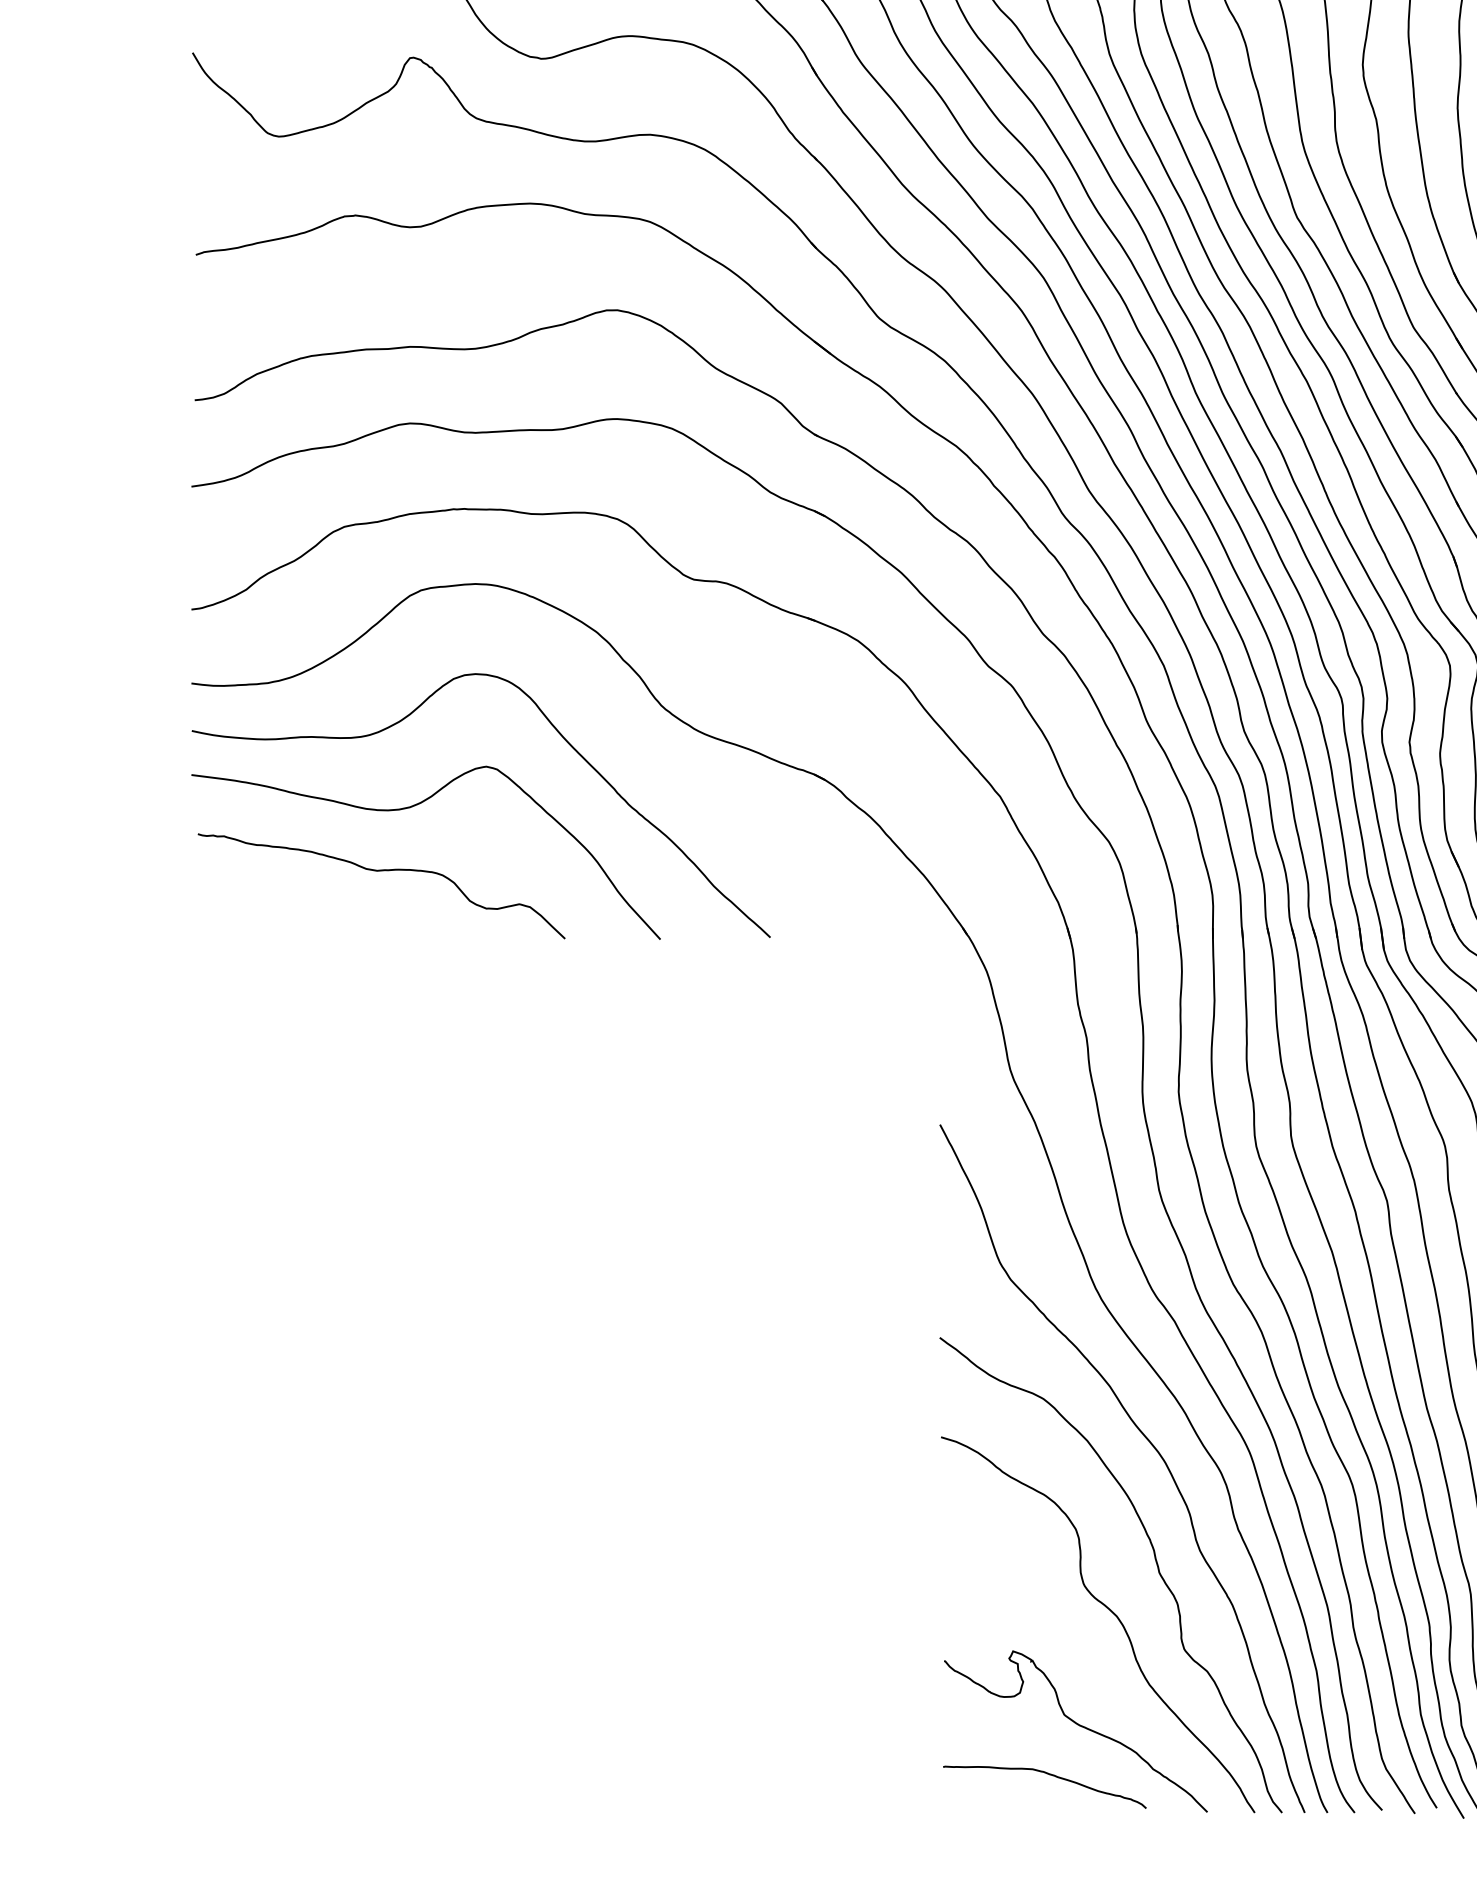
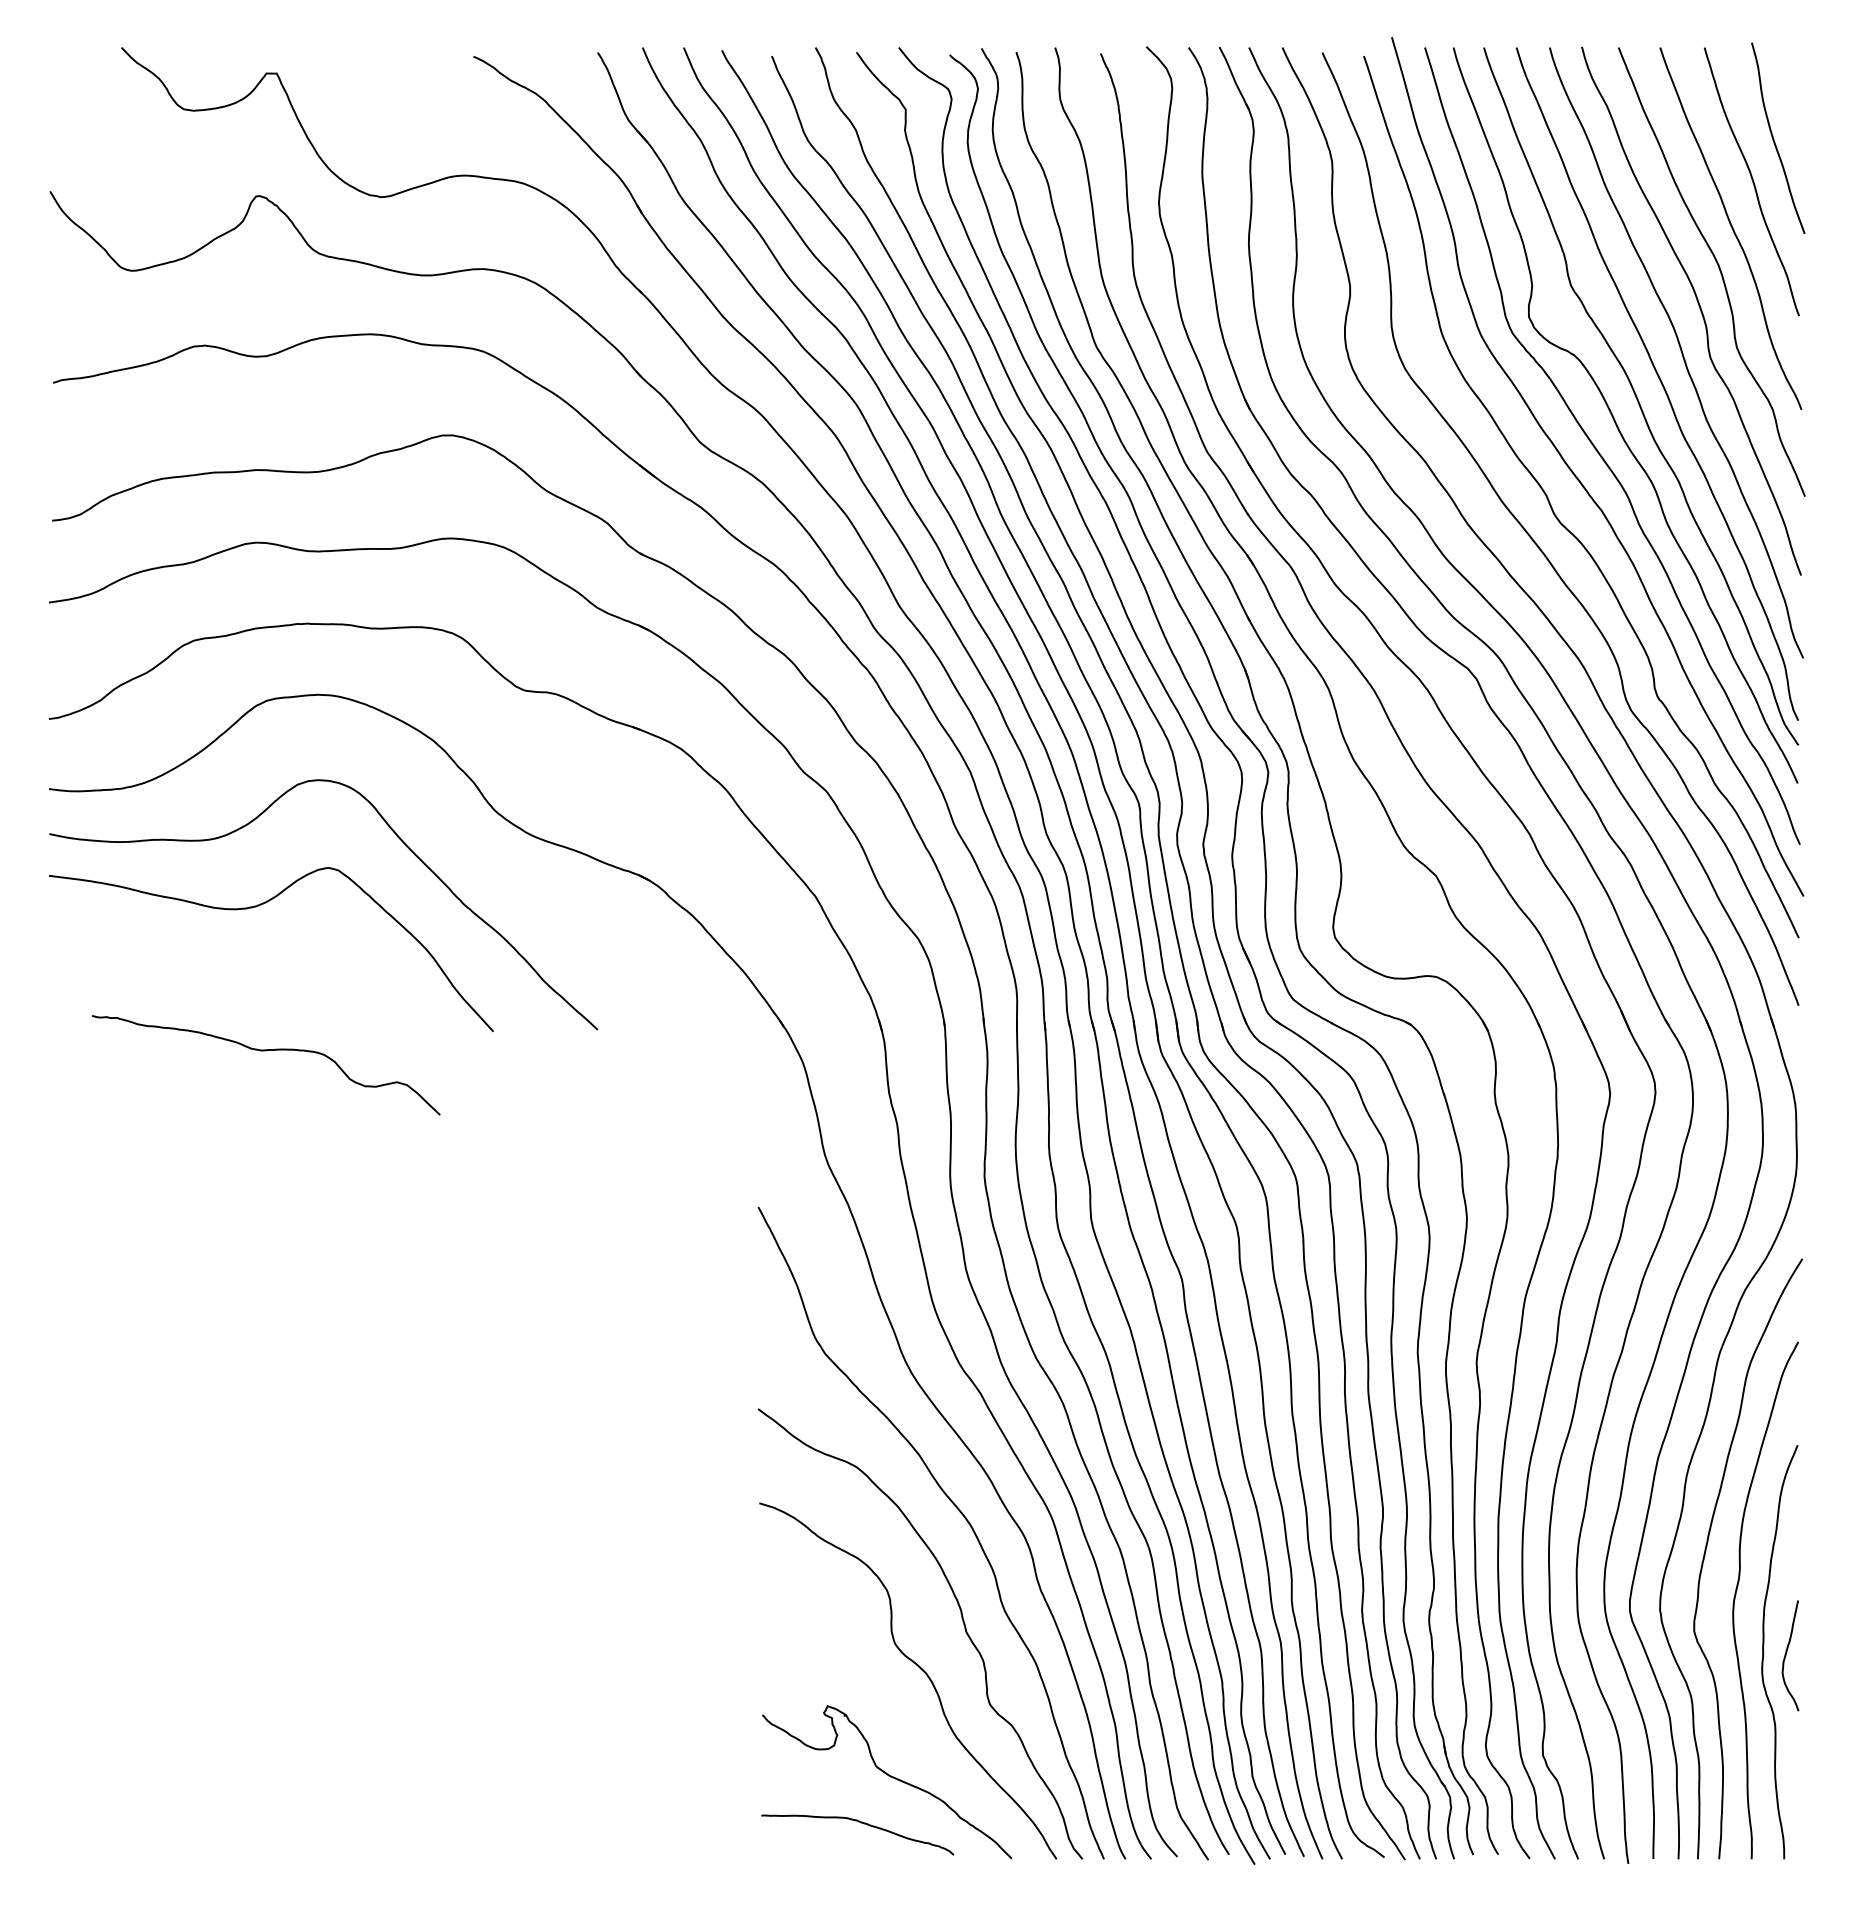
curve: (381, 871) -> (266, 1051), moved

